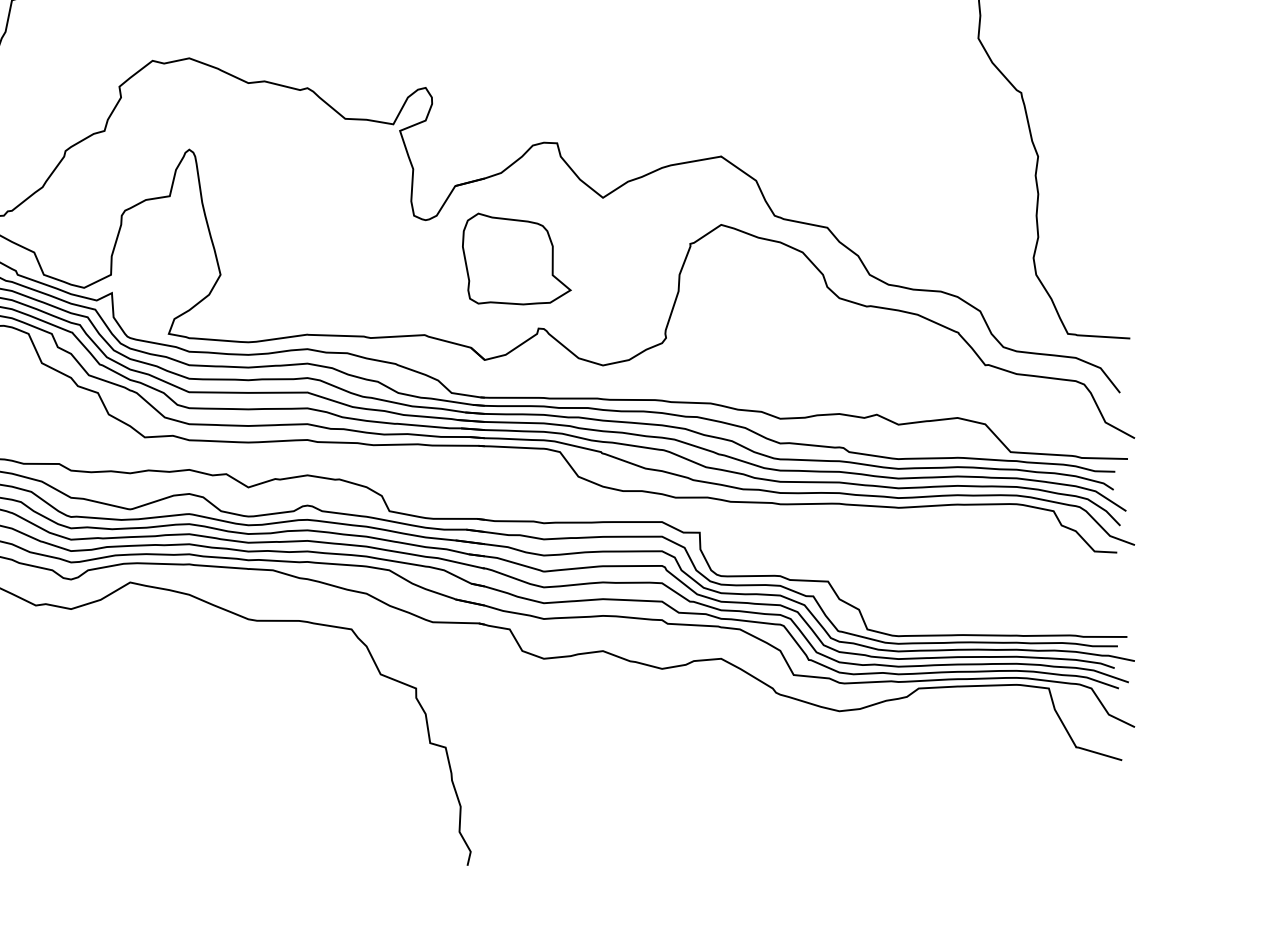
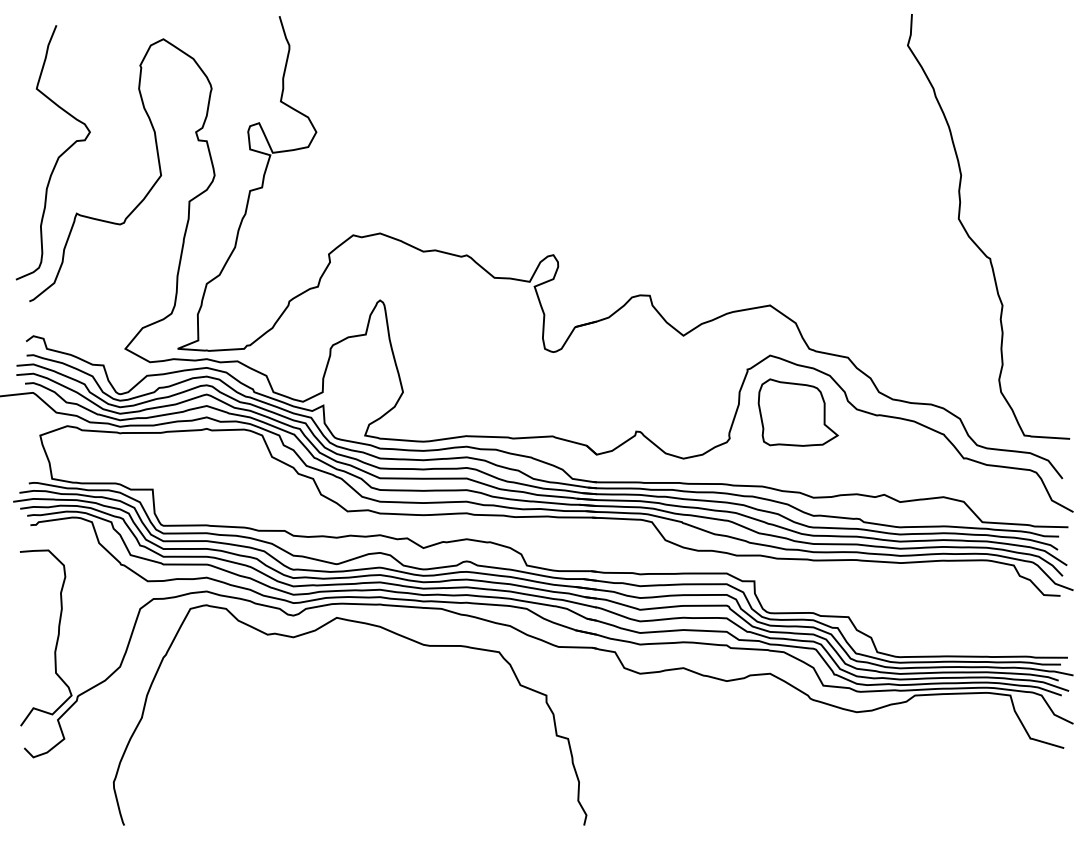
part: (515, 258) -> (797, 412), moved

